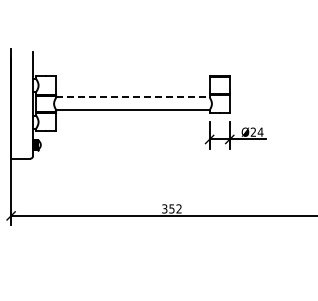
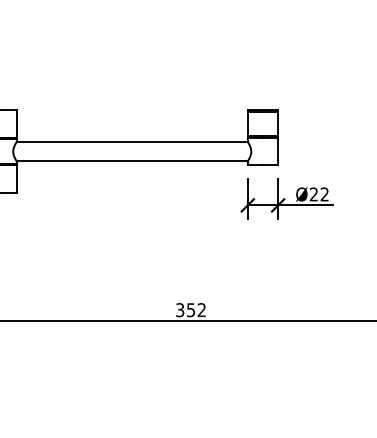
line: (133, 97) -> (132, 142), dashed -> solid
text: (260, 131) -> (324, 193), Ø24 -> Ø22

